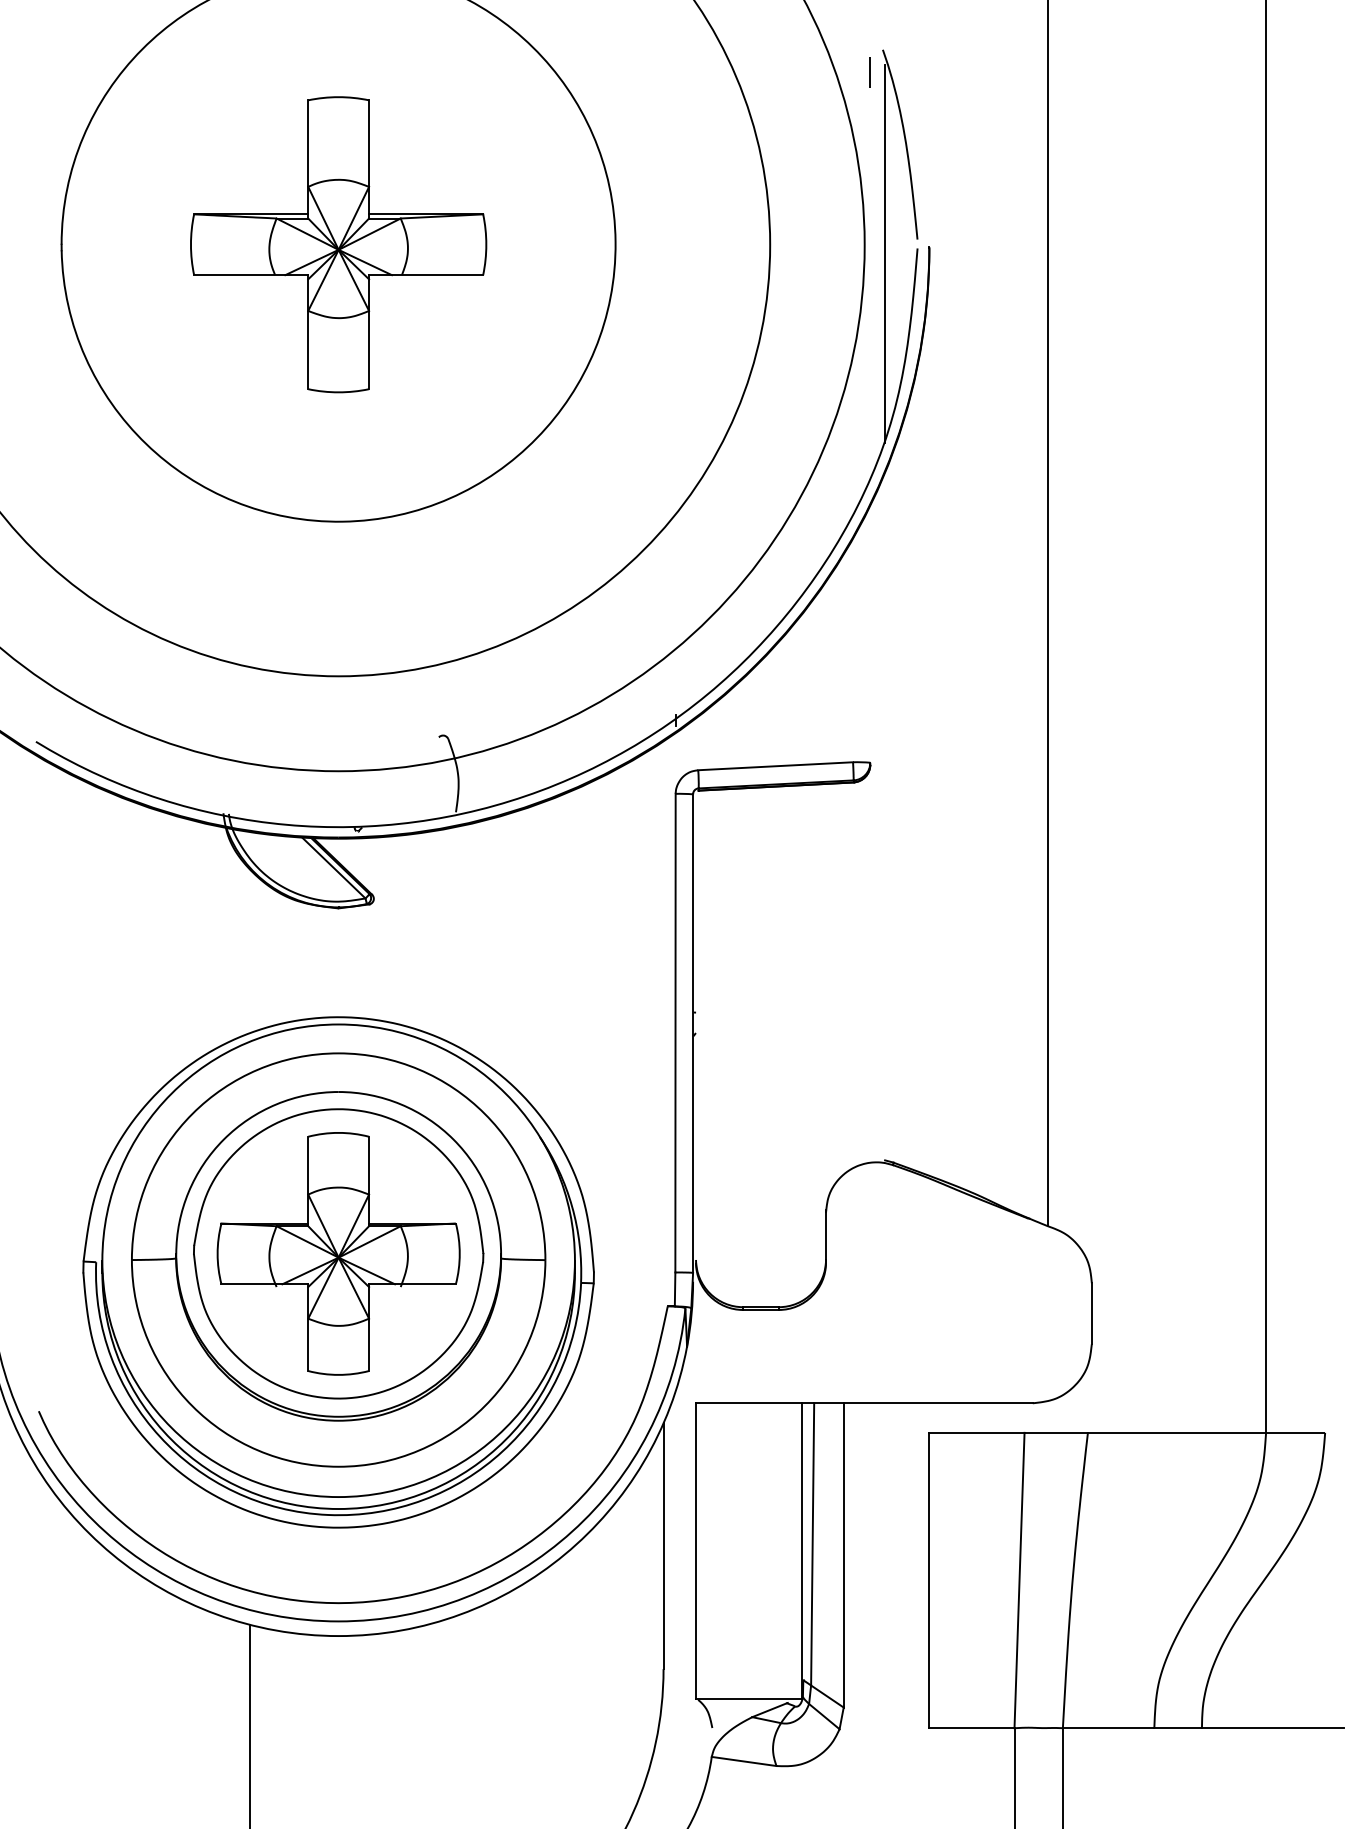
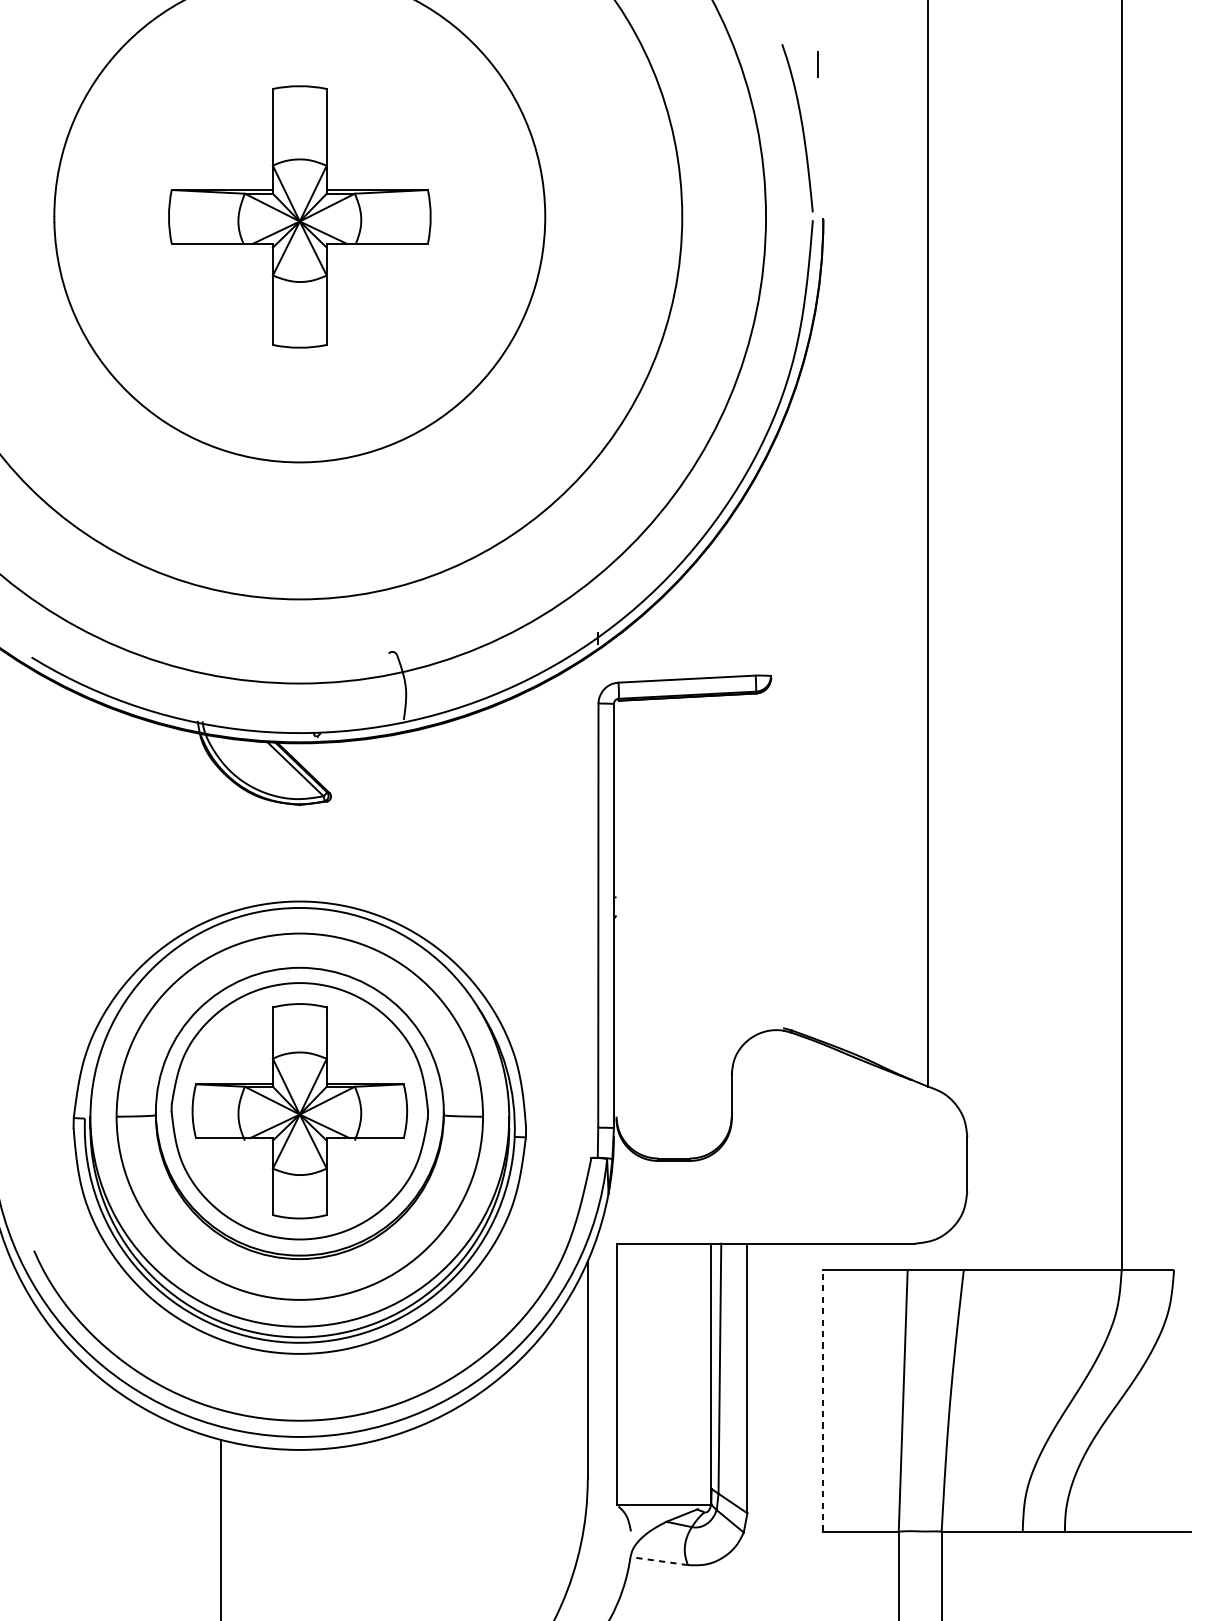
line: (869, 72) -> (817, 64), moved
line: (885, 253) -> (784, 224), removed
line: (929, 1580) -> (823, 1400), solid -> dashed
line: (744, 1761) -> (659, 1561), solid -> dashed

